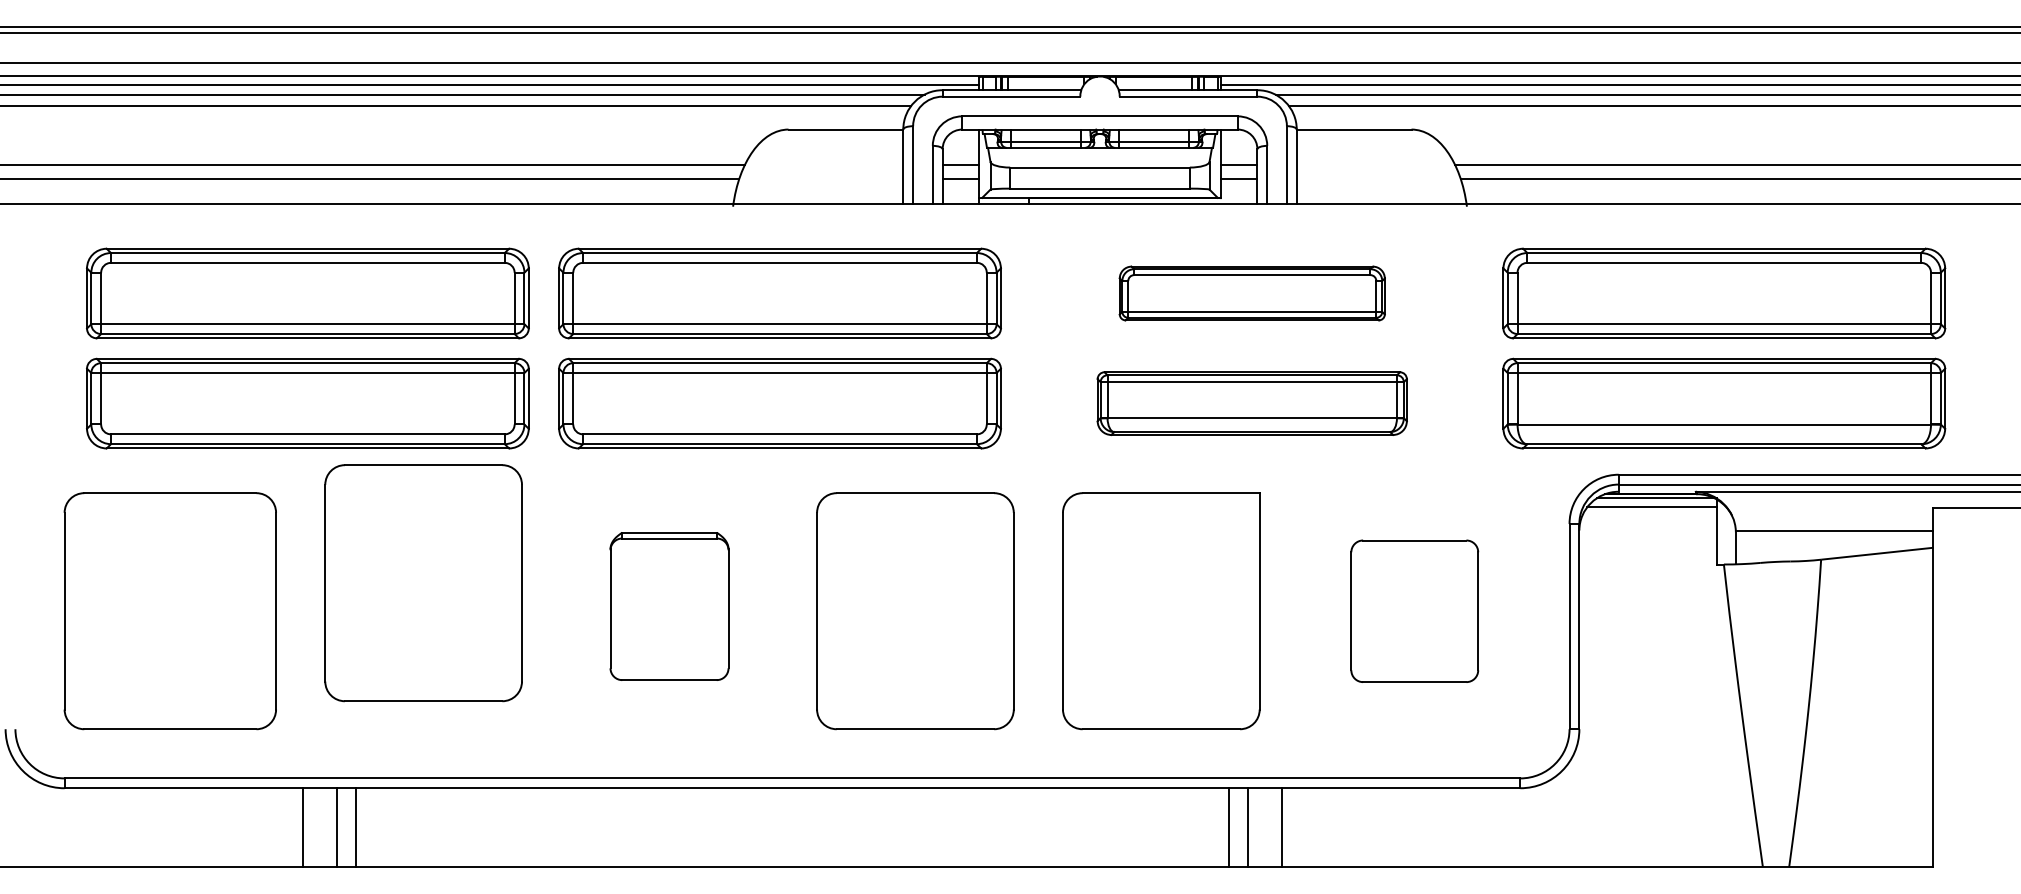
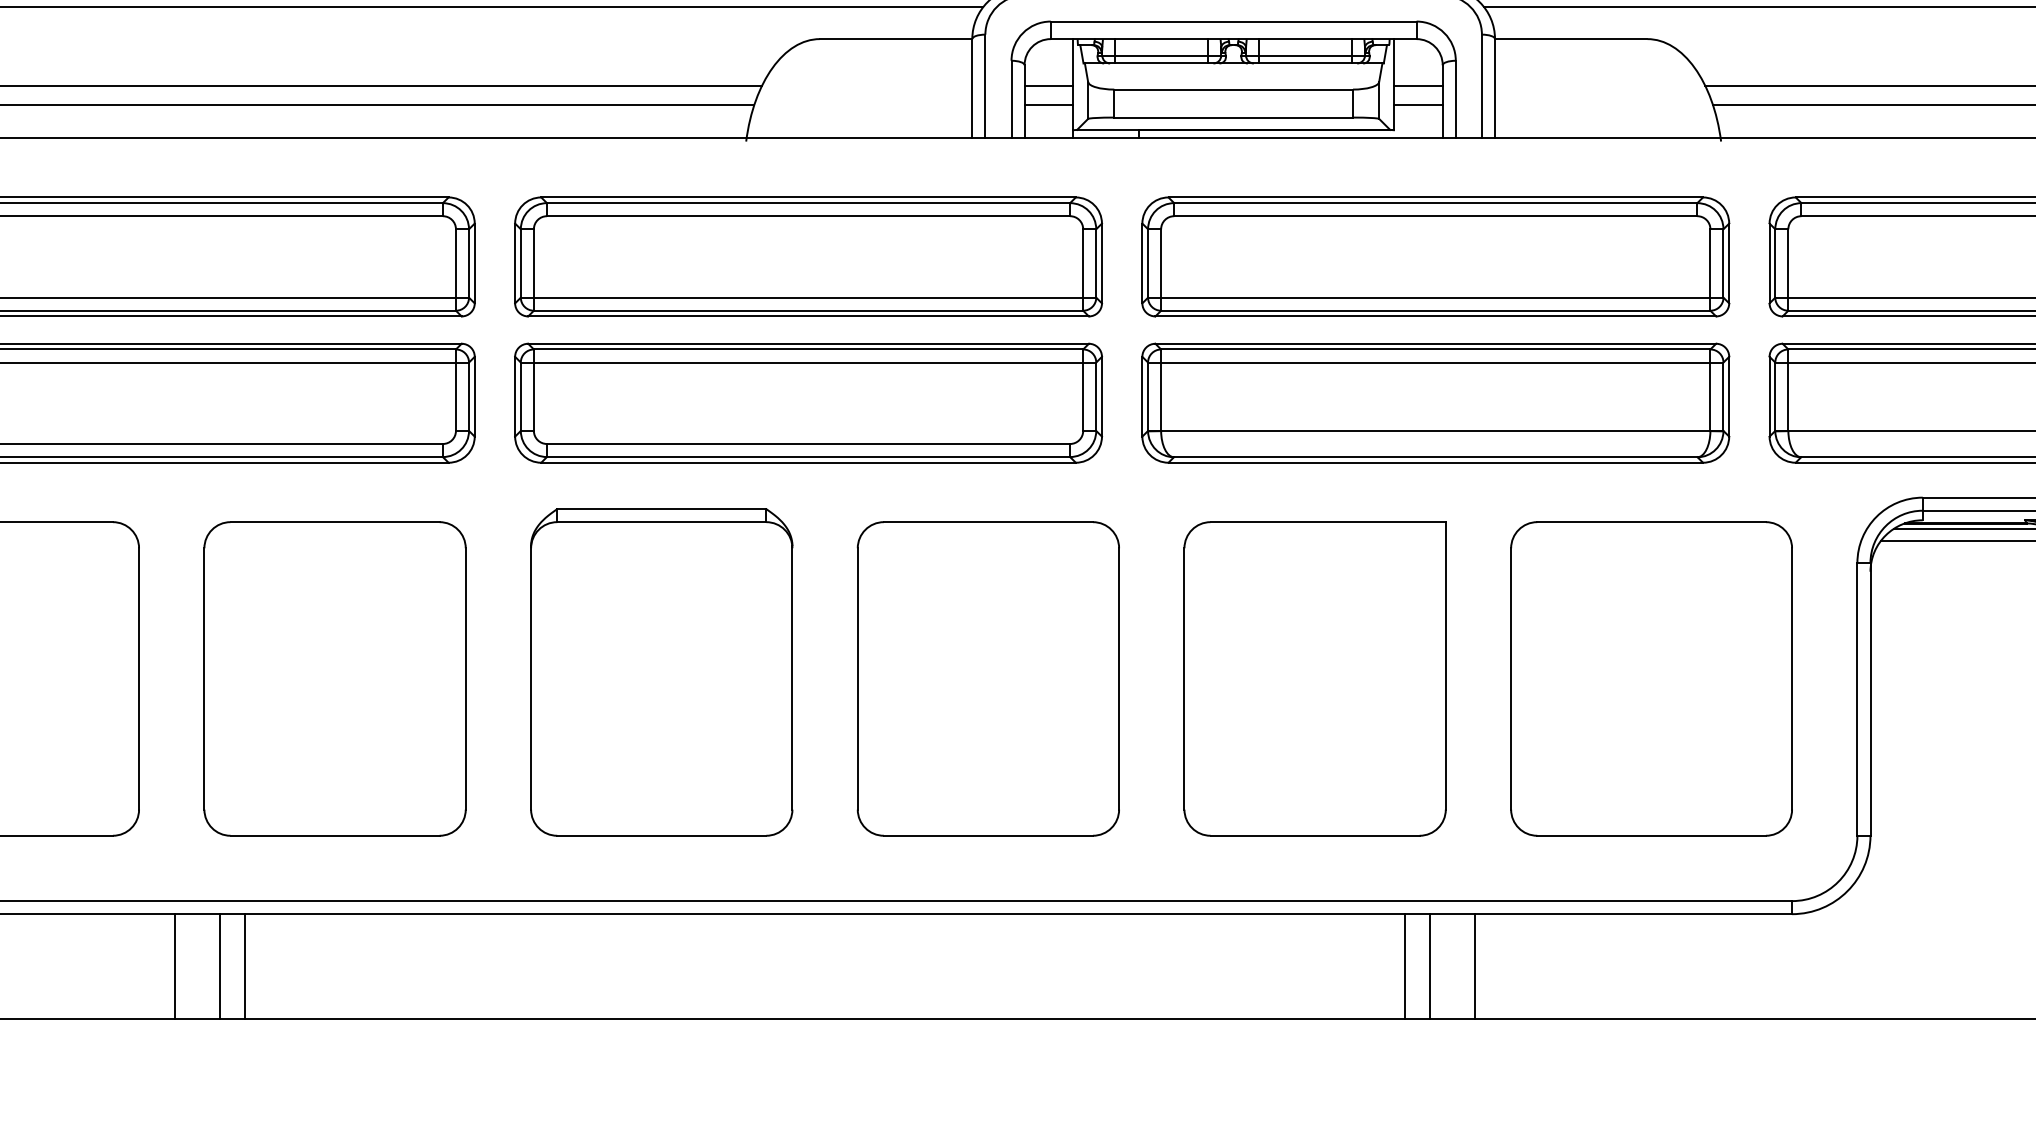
part: (1252, 293) -> (1436, 256), size x1.67
part: (1252, 403) -> (1436, 403), size x1.43
part: (423, 583) -> (334, 679), moved
part: (669, 606) -> (661, 672), size x1.67
part: (1414, 611) -> (1651, 679), size x1.67

